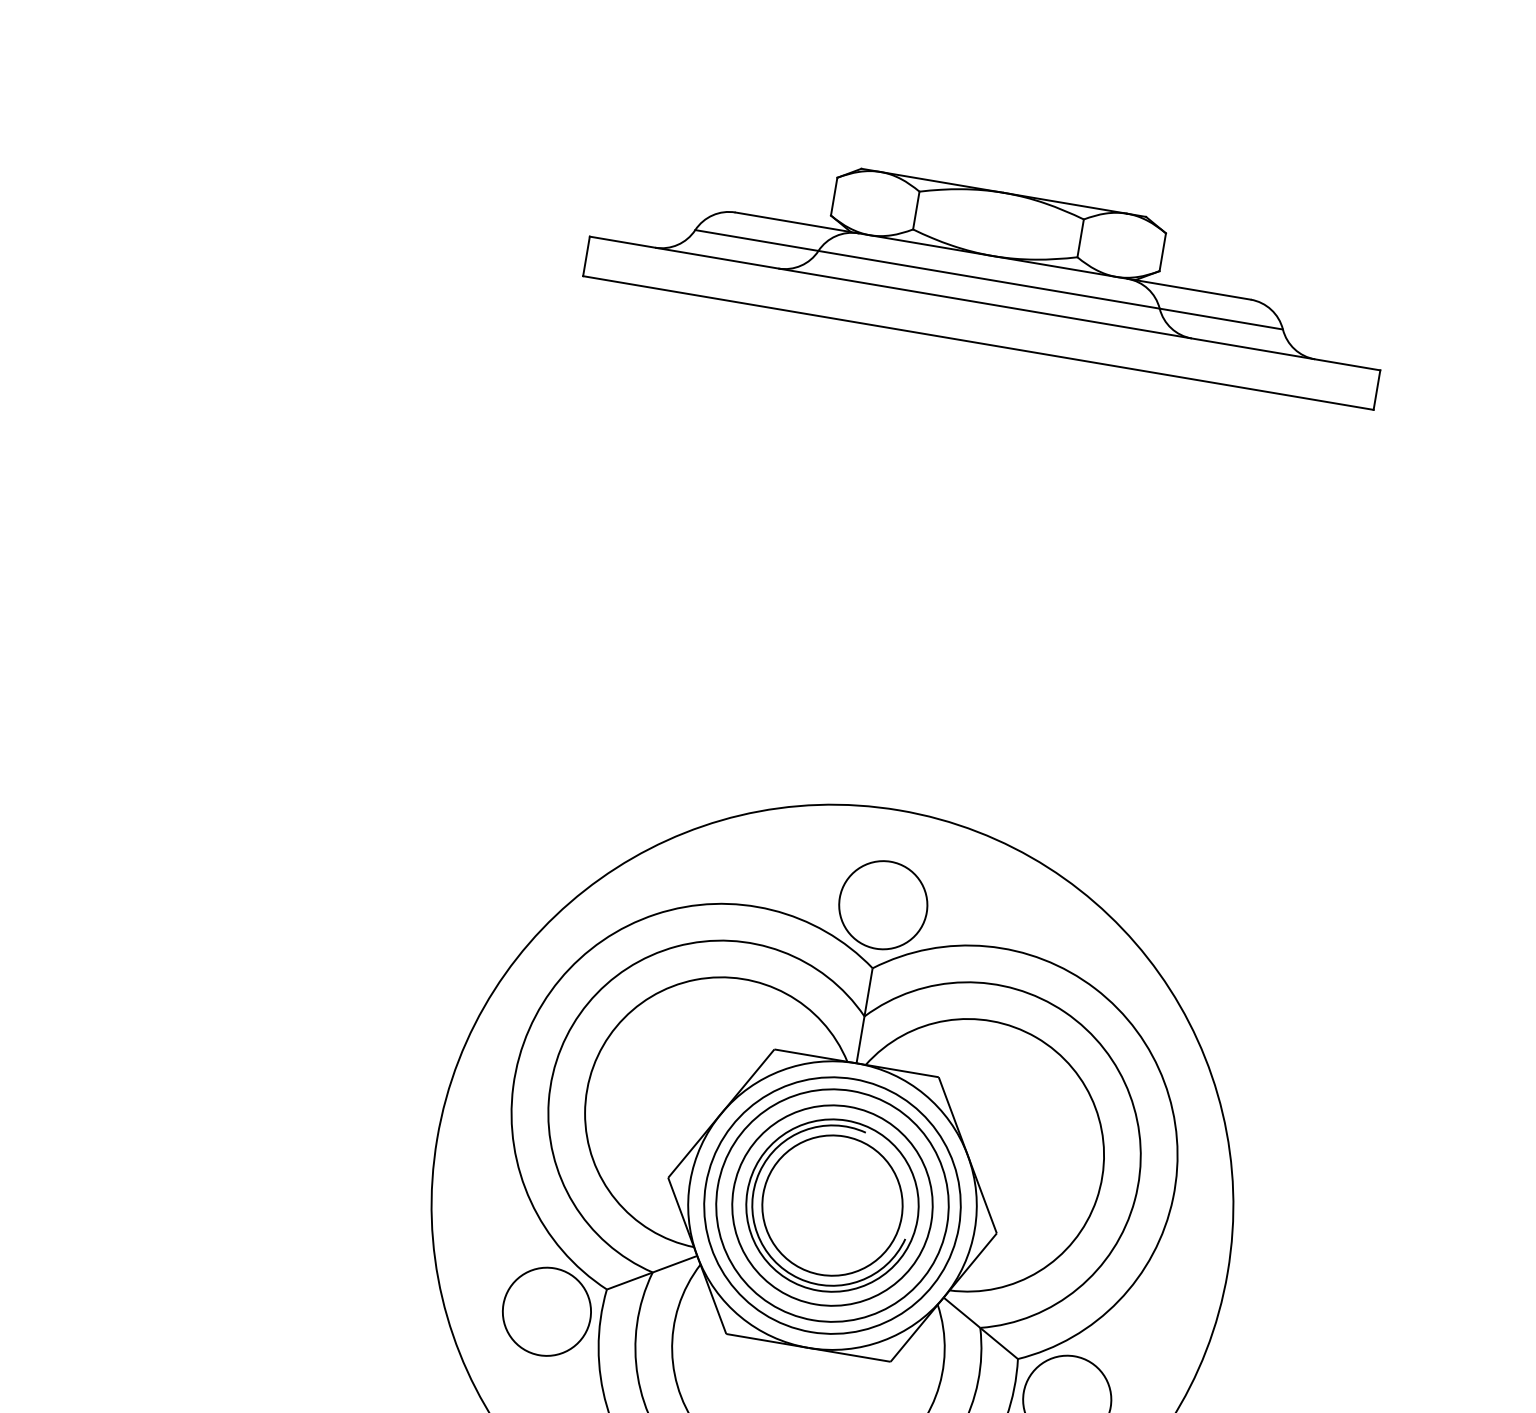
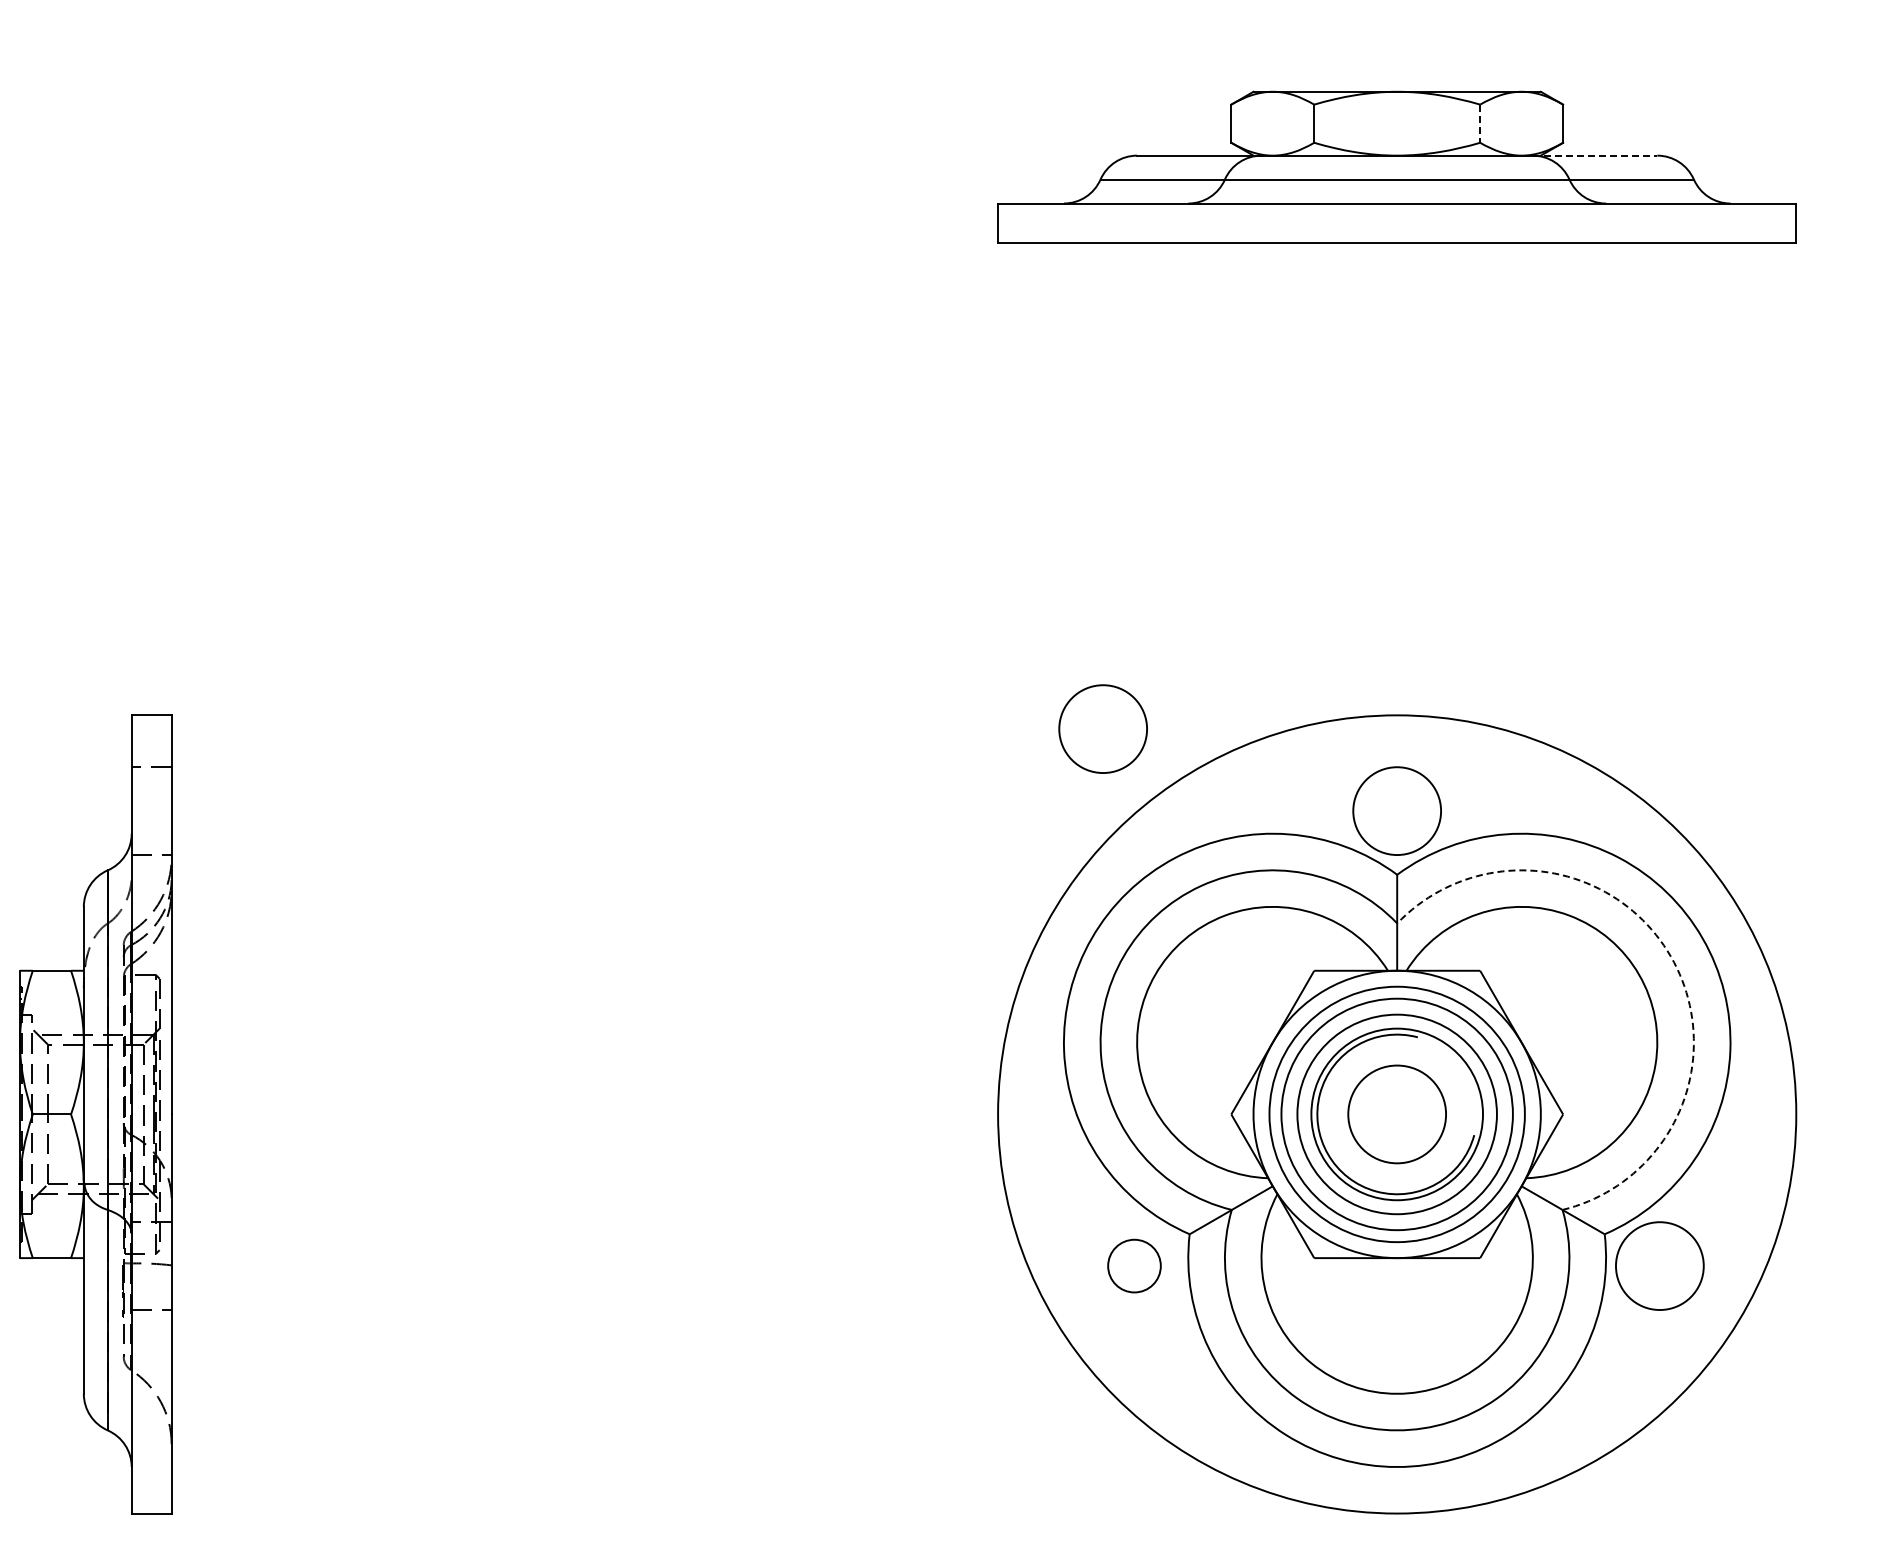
line: (1080, 239) -> (1480, 124), solid -> dashed
line: (1189, 289) -> (1595, 155), solid -> dashed
circle: (605, 774) -> (1102, 728), added
arc: (1129, 1094) -> (1670, 956), solid -> dashed
circle: (832, 1205) -> (1397, 1114), size x0.7
circle: (546, 1312) -> (1134, 1266), size x0.6

